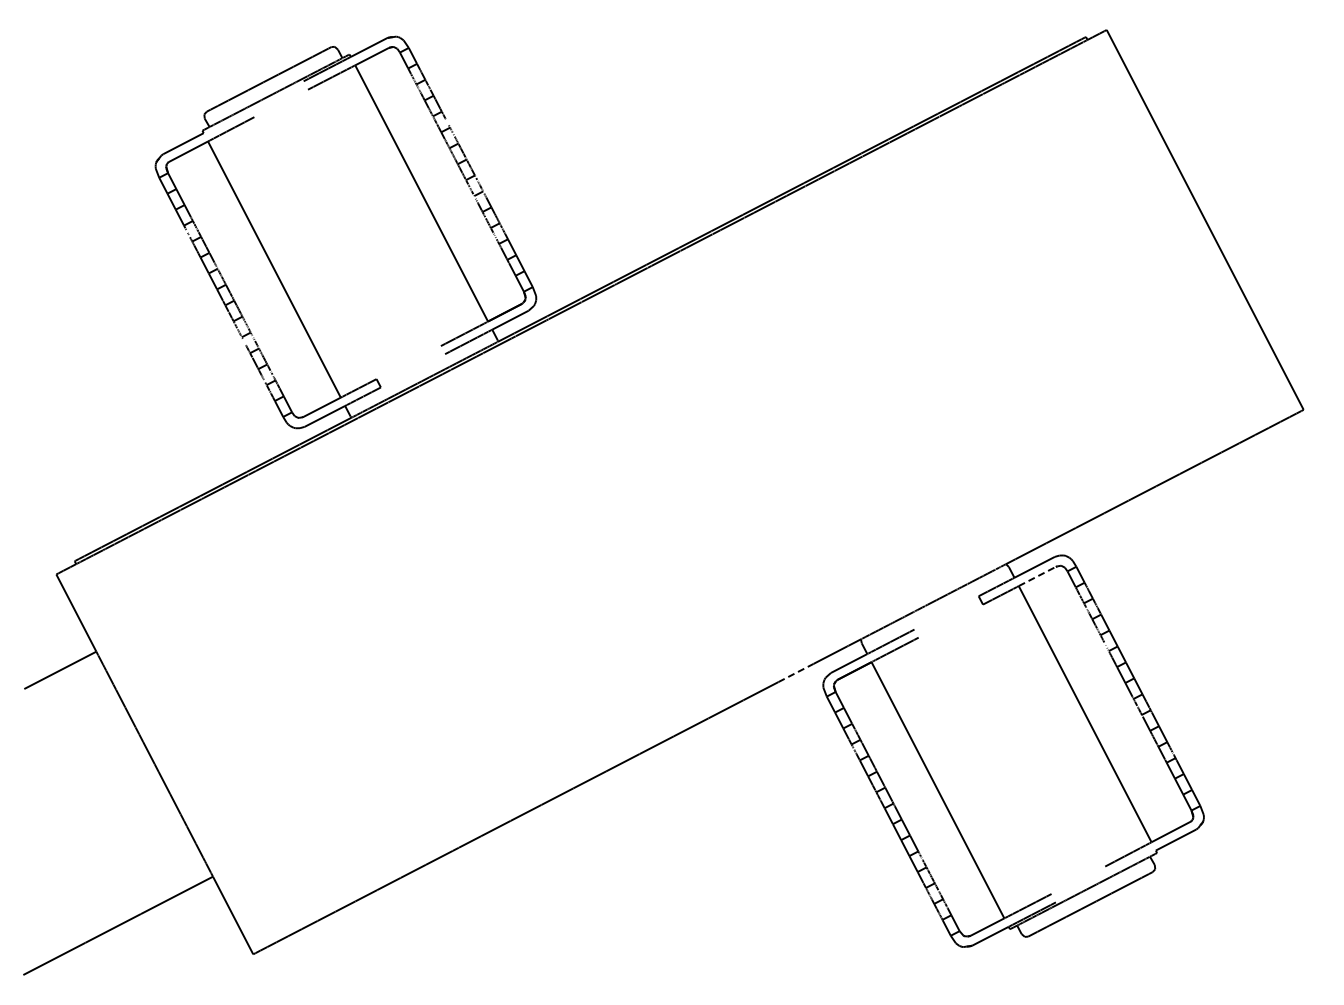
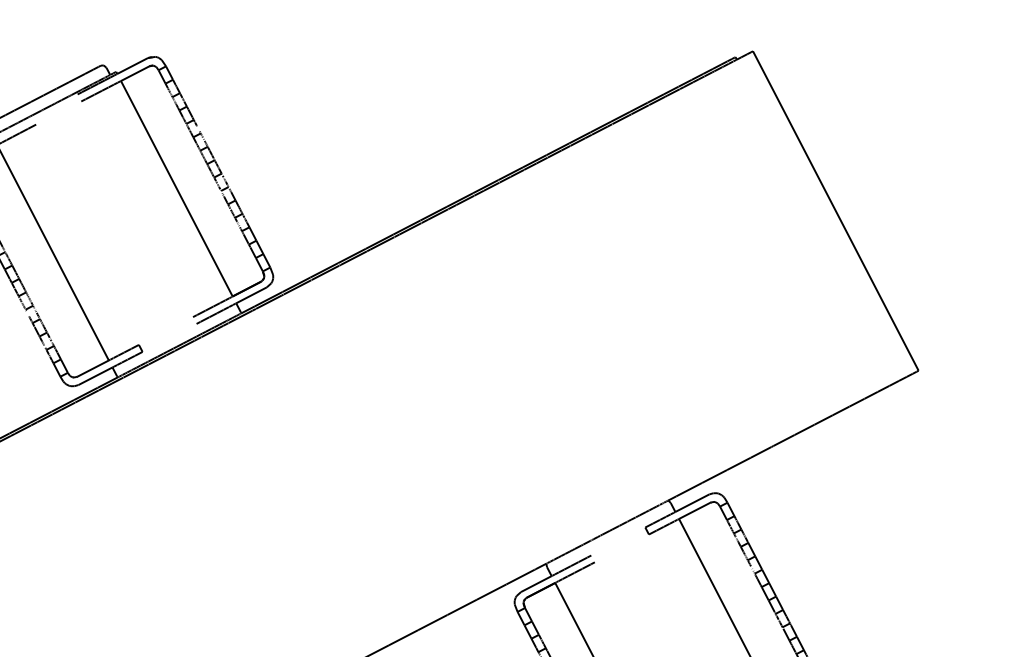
line: (1037, 576) -> (694, 510), dashed -> solid
line: (796, 673) -> (492, 592), dashed -> solid

